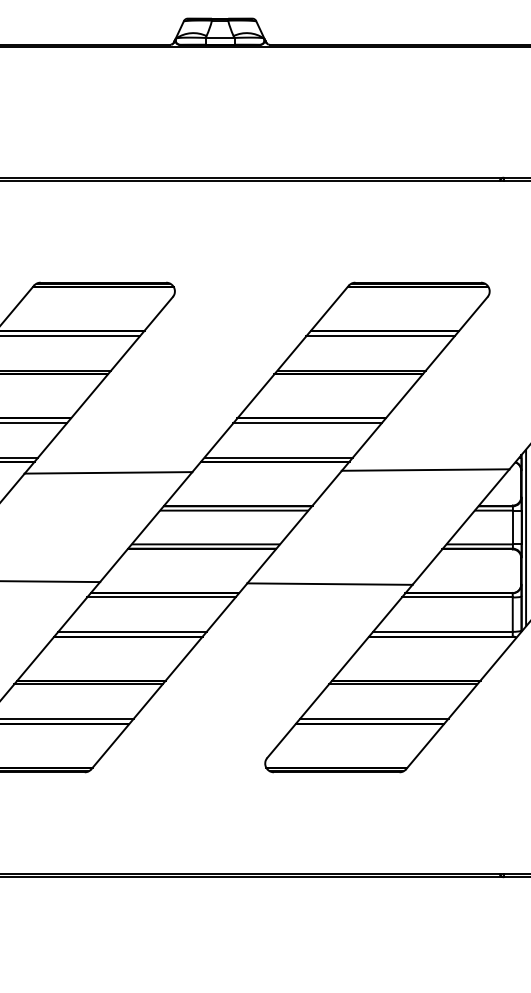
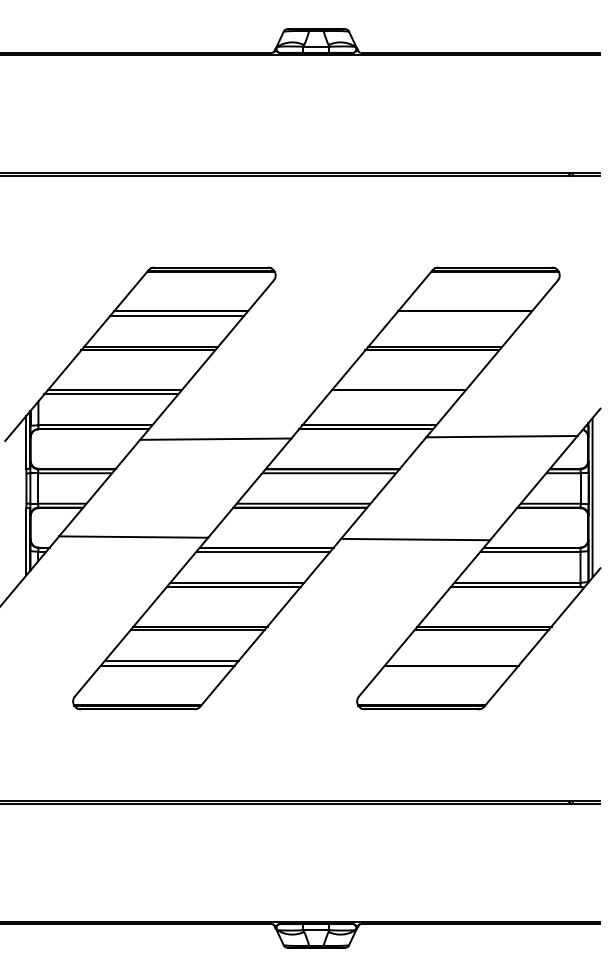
line: (380, 335) -> (461, 315), removed
line: (307, 423) -> (395, 394), removed
line: (374, 719) -> (455, 661), removed

